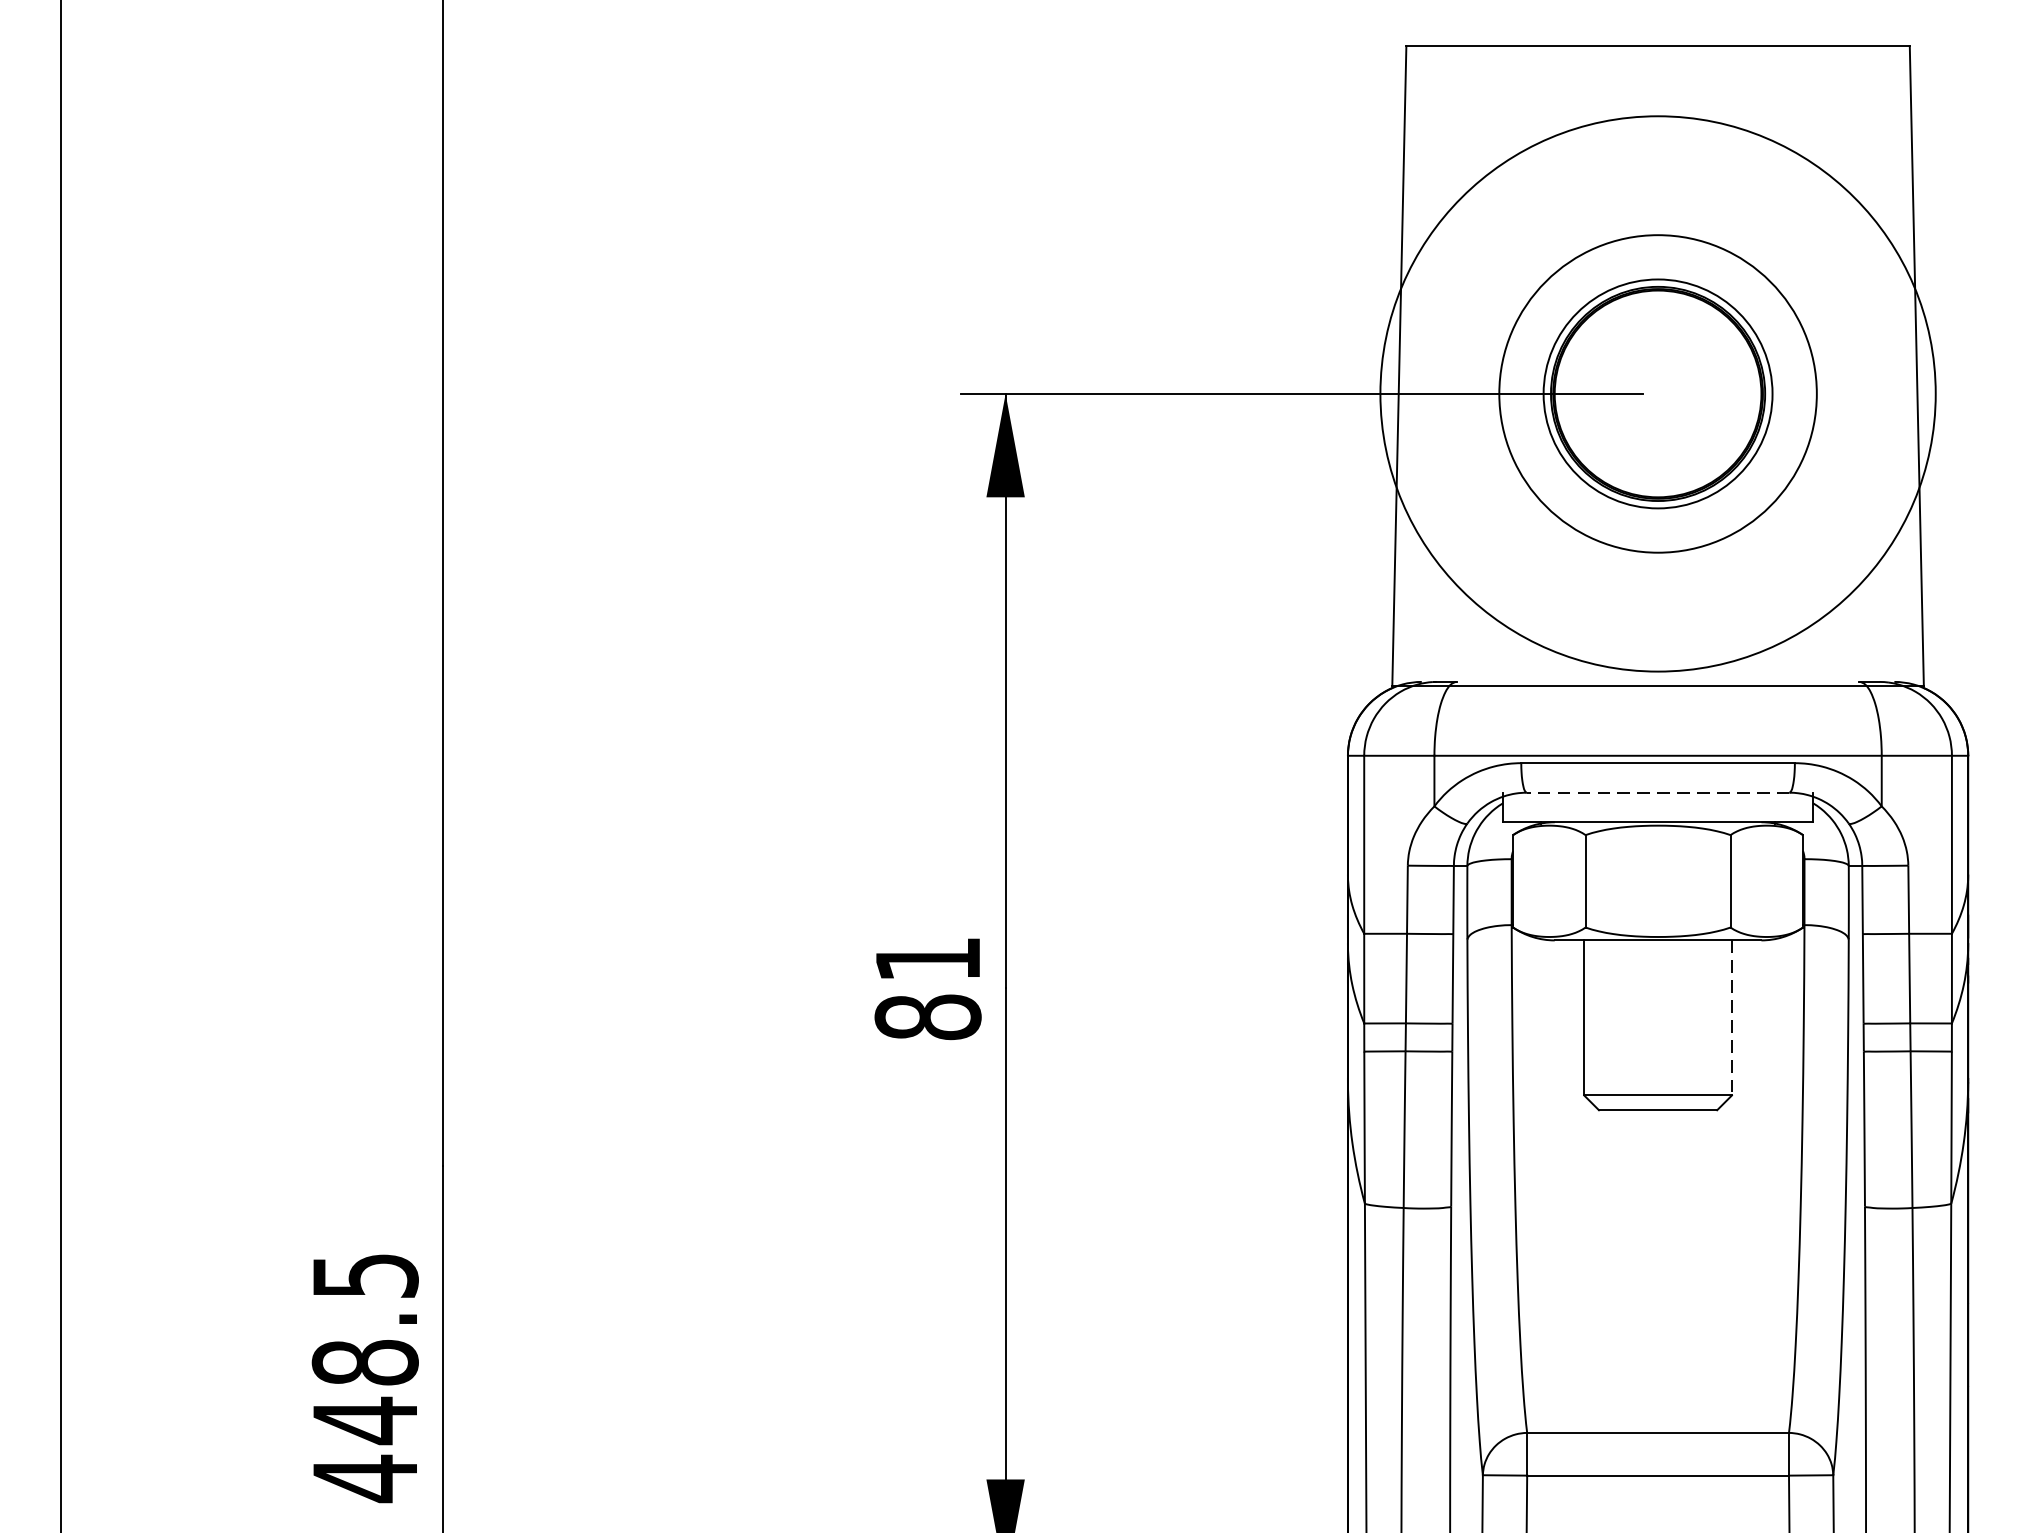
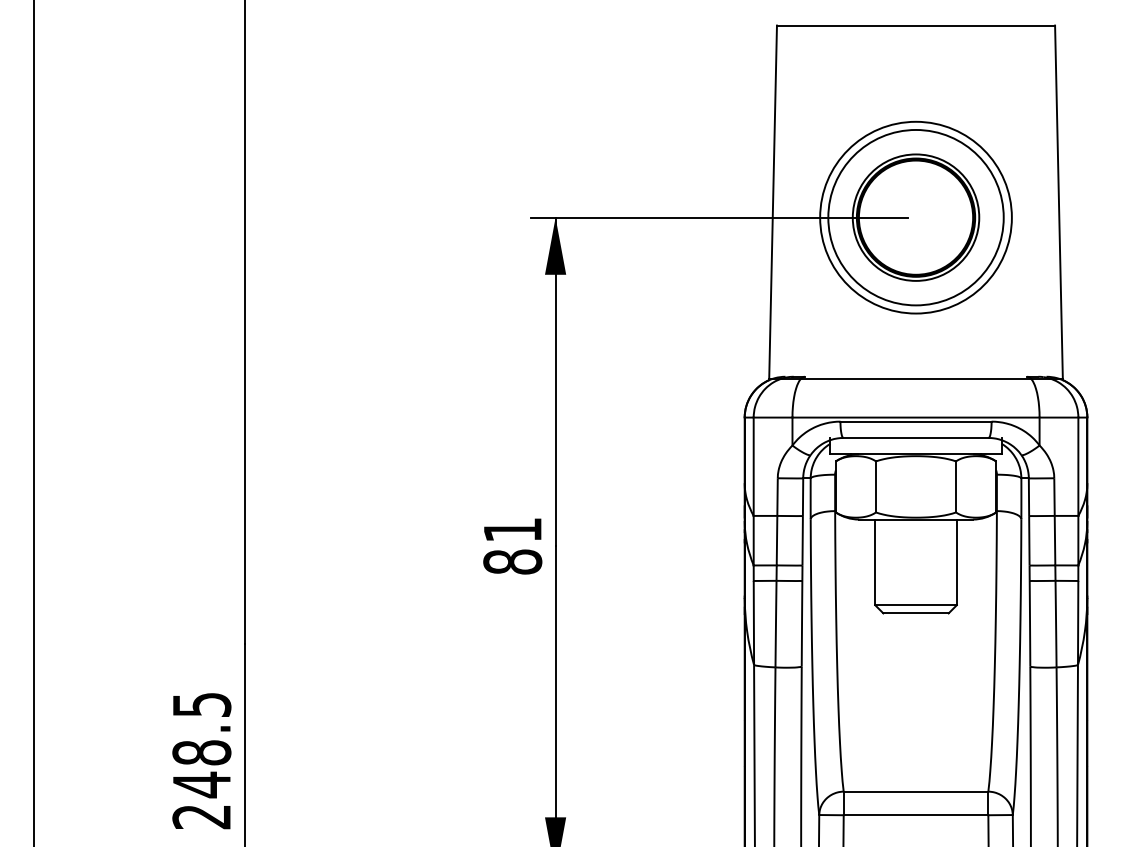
circle: (1657, 393) -> (915, 217), size x0.62
line: (1658, 791) -> (916, 437), dashed -> solid
line: (1731, 1018) -> (956, 562), dashed -> solid
text: (364, 1477) -> (201, 816), 448.5 -> 248.5

